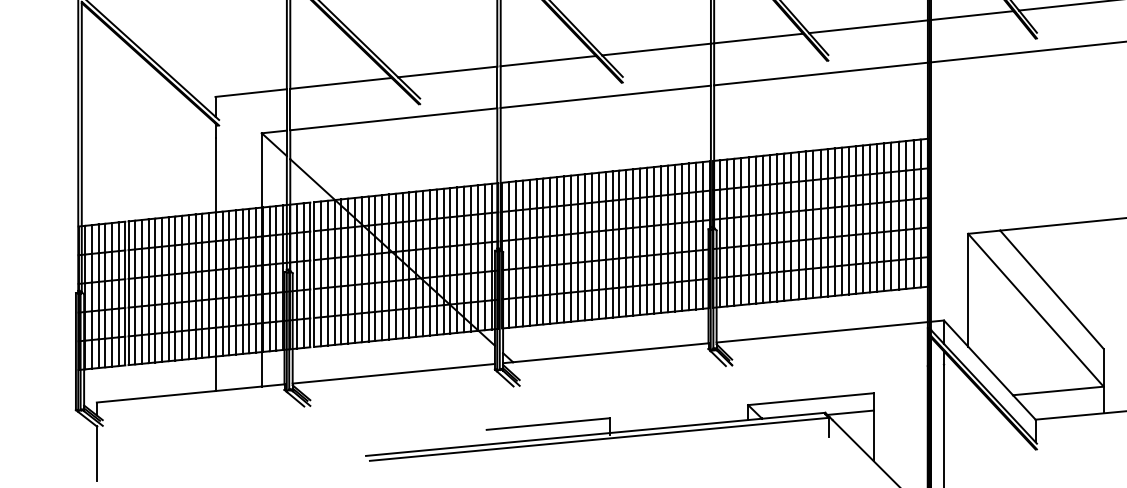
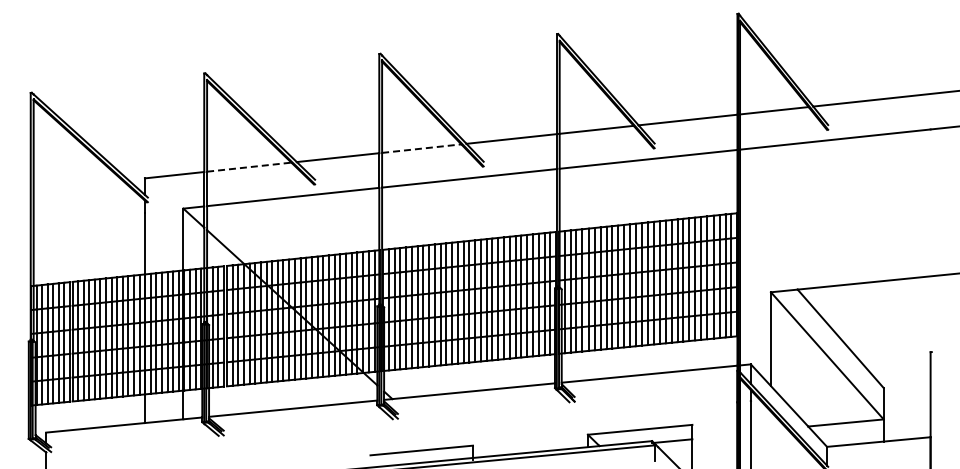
line: (548, 60) -> (421, 148), solid -> dashed
line: (341, 83) -> (249, 167), solid -> dashed

